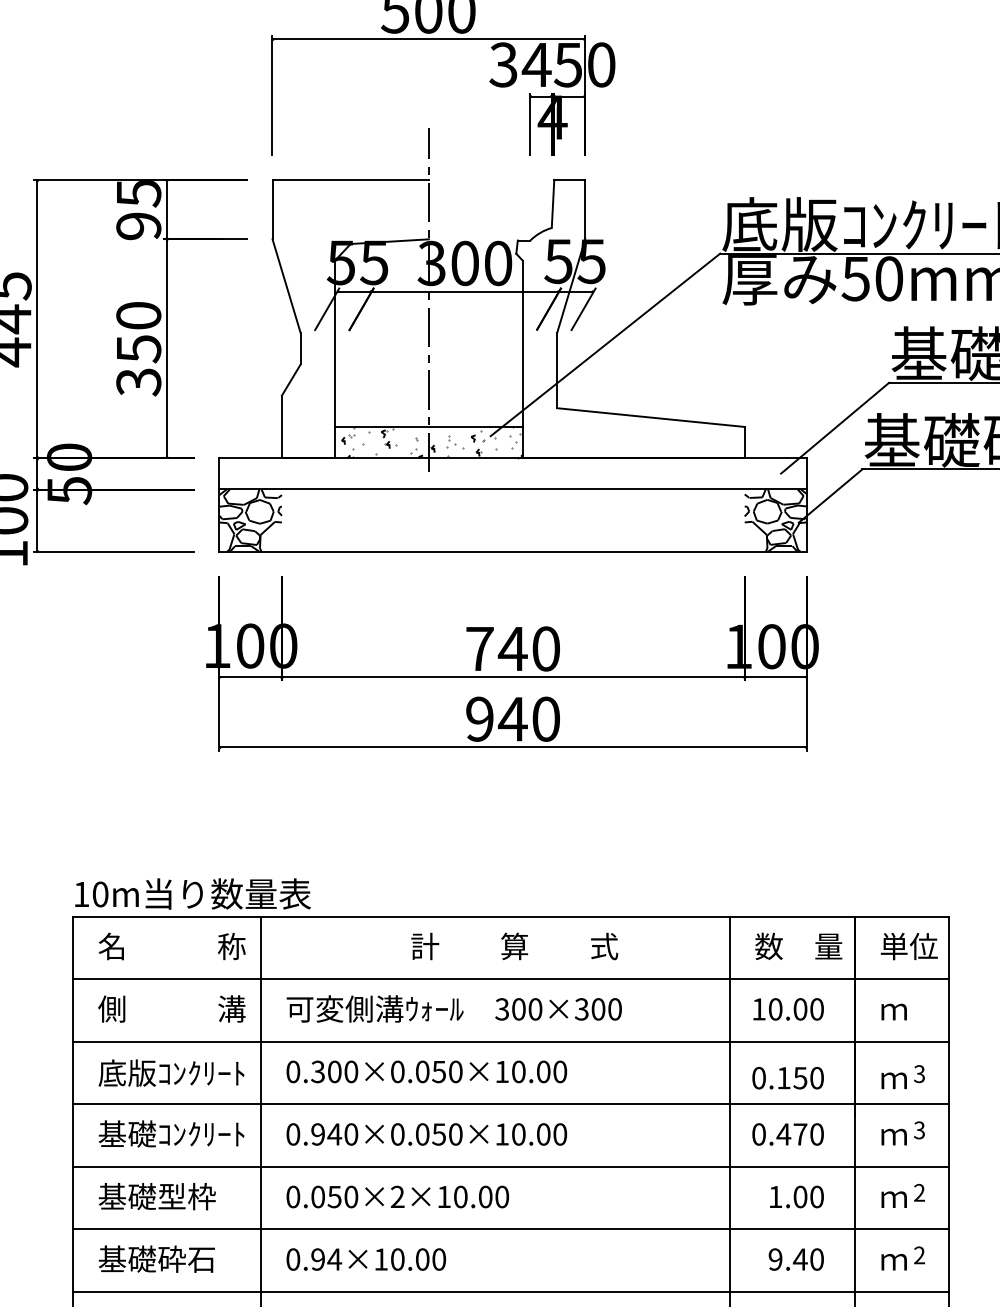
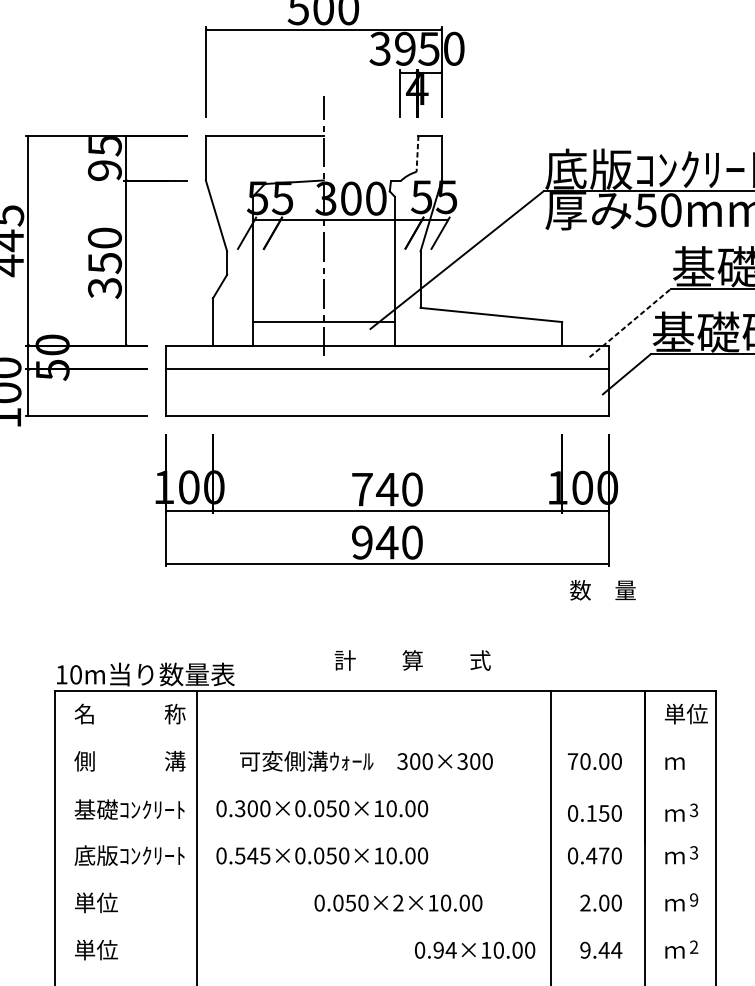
text: (536, 64) -> (405, 48), 34 -> 39
line: (553, 204) -> (417, 154), solid -> dashed
line: (835, 428) -> (630, 323), solid -> dashed
hatch: (431, 442) -> (325, 333), removed
hatch: (250, 520) -> (189, 392), removed
hatch: (775, 520) -> (585, 392), removed
text: (798, 945) -> (602, 589), moved
text: (514, 946) -> (412, 660), moved
line: (510, 979) -> (385, 738), removed
text: (453, 1008) -> (365, 760), moved
text: (758, 1009) -> (572, 761), 10.00 -> 70.00
line: (510, 1041) -> (385, 785), removed
text: (127, 1072) -> (96, 809), 底版ｺﾝｸﾘｰﾄ -> 基礎ｺﾝｸﾘｰﾄ
line: (510, 1104) -> (385, 833), removed
text: (127, 1133) -> (96, 855), 基礎ｺﾝｸﾘｰﾄ -> 底版ｺﾝｸﾘｰﾄ
text: (334, 1134) -> (252, 855), 0.940×0.050×10.00 -> 0.545×0.050×10.00
line: (510, 1166) -> (385, 880), removed
text: (919, 1192) -> (694, 899), 2 -> 9
text: (156, 1196) -> (118, 902), 基礎型枠 -> 単位
text: (397, 1196) -> (398, 902), moved
text: (775, 1196) -> (585, 902), 1.00 -> 2.00
line: (510, 1229) -> (385, 927), removed
text: (156, 1258) -> (118, 949), 基礎砕石 -> 単位
text: (365, 1259) -> (474, 950), moved
text: (816, 1259) -> (616, 950), 9.40 -> 9.44
line: (510, 1291) -> (385, 974), removed

